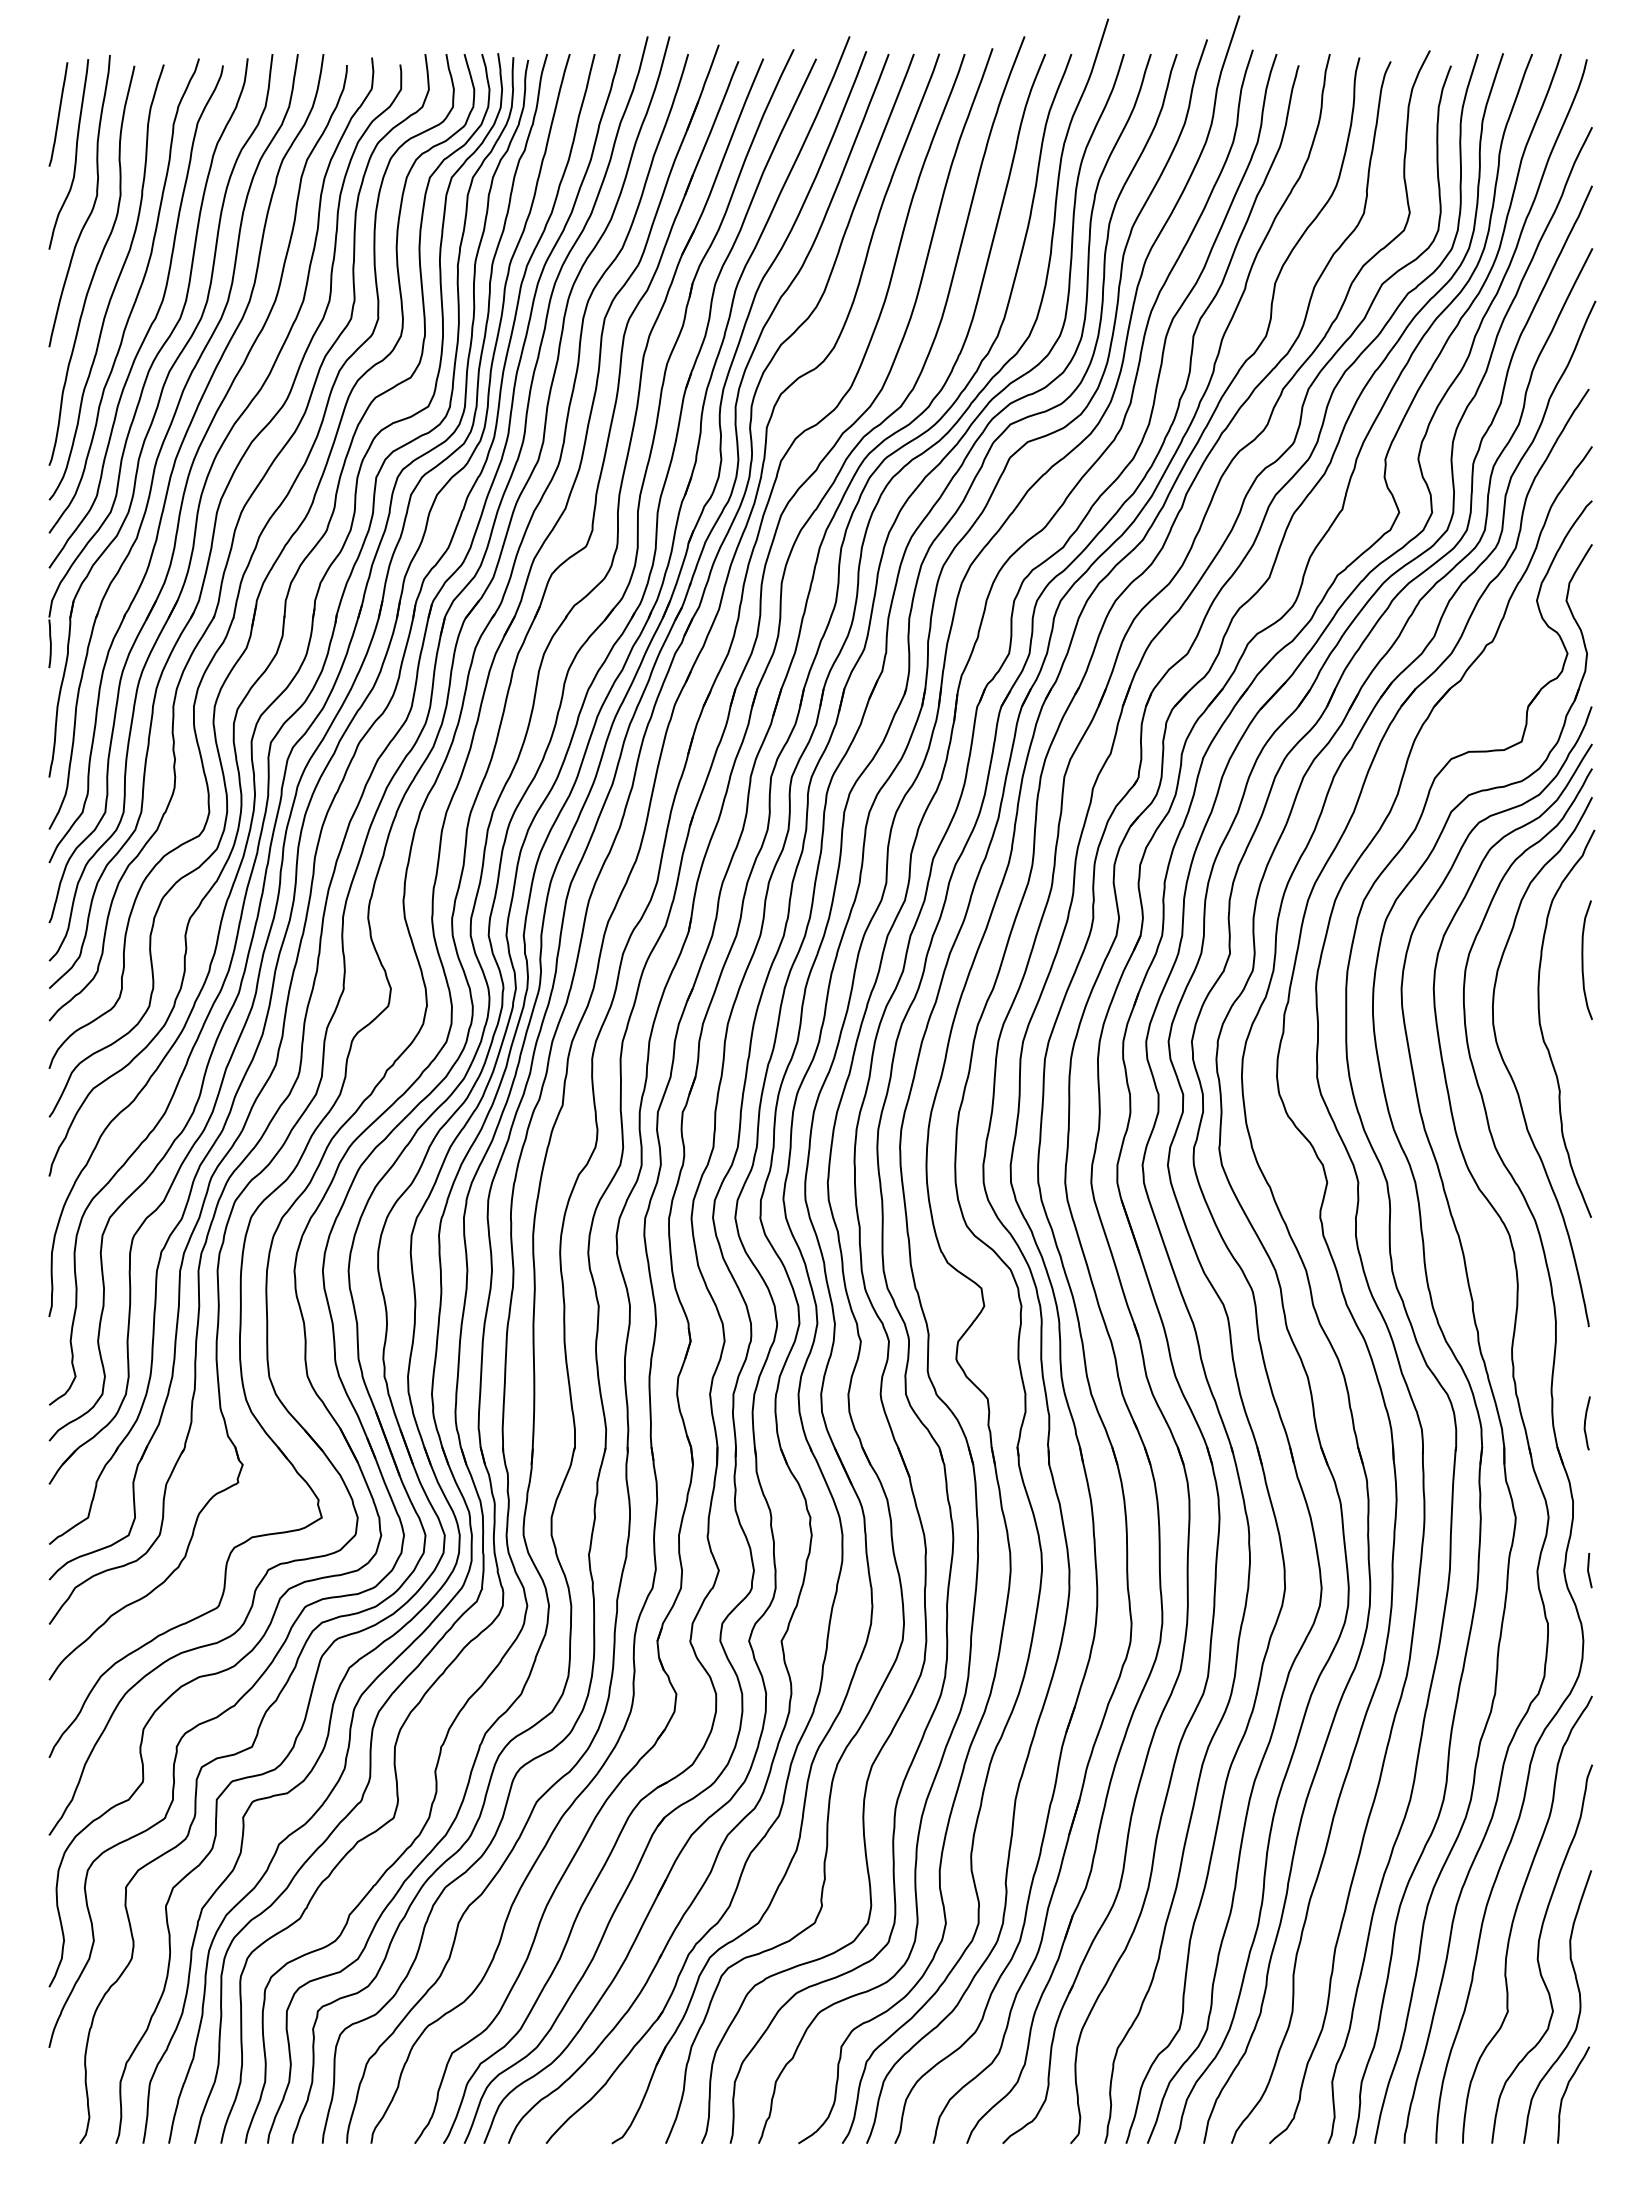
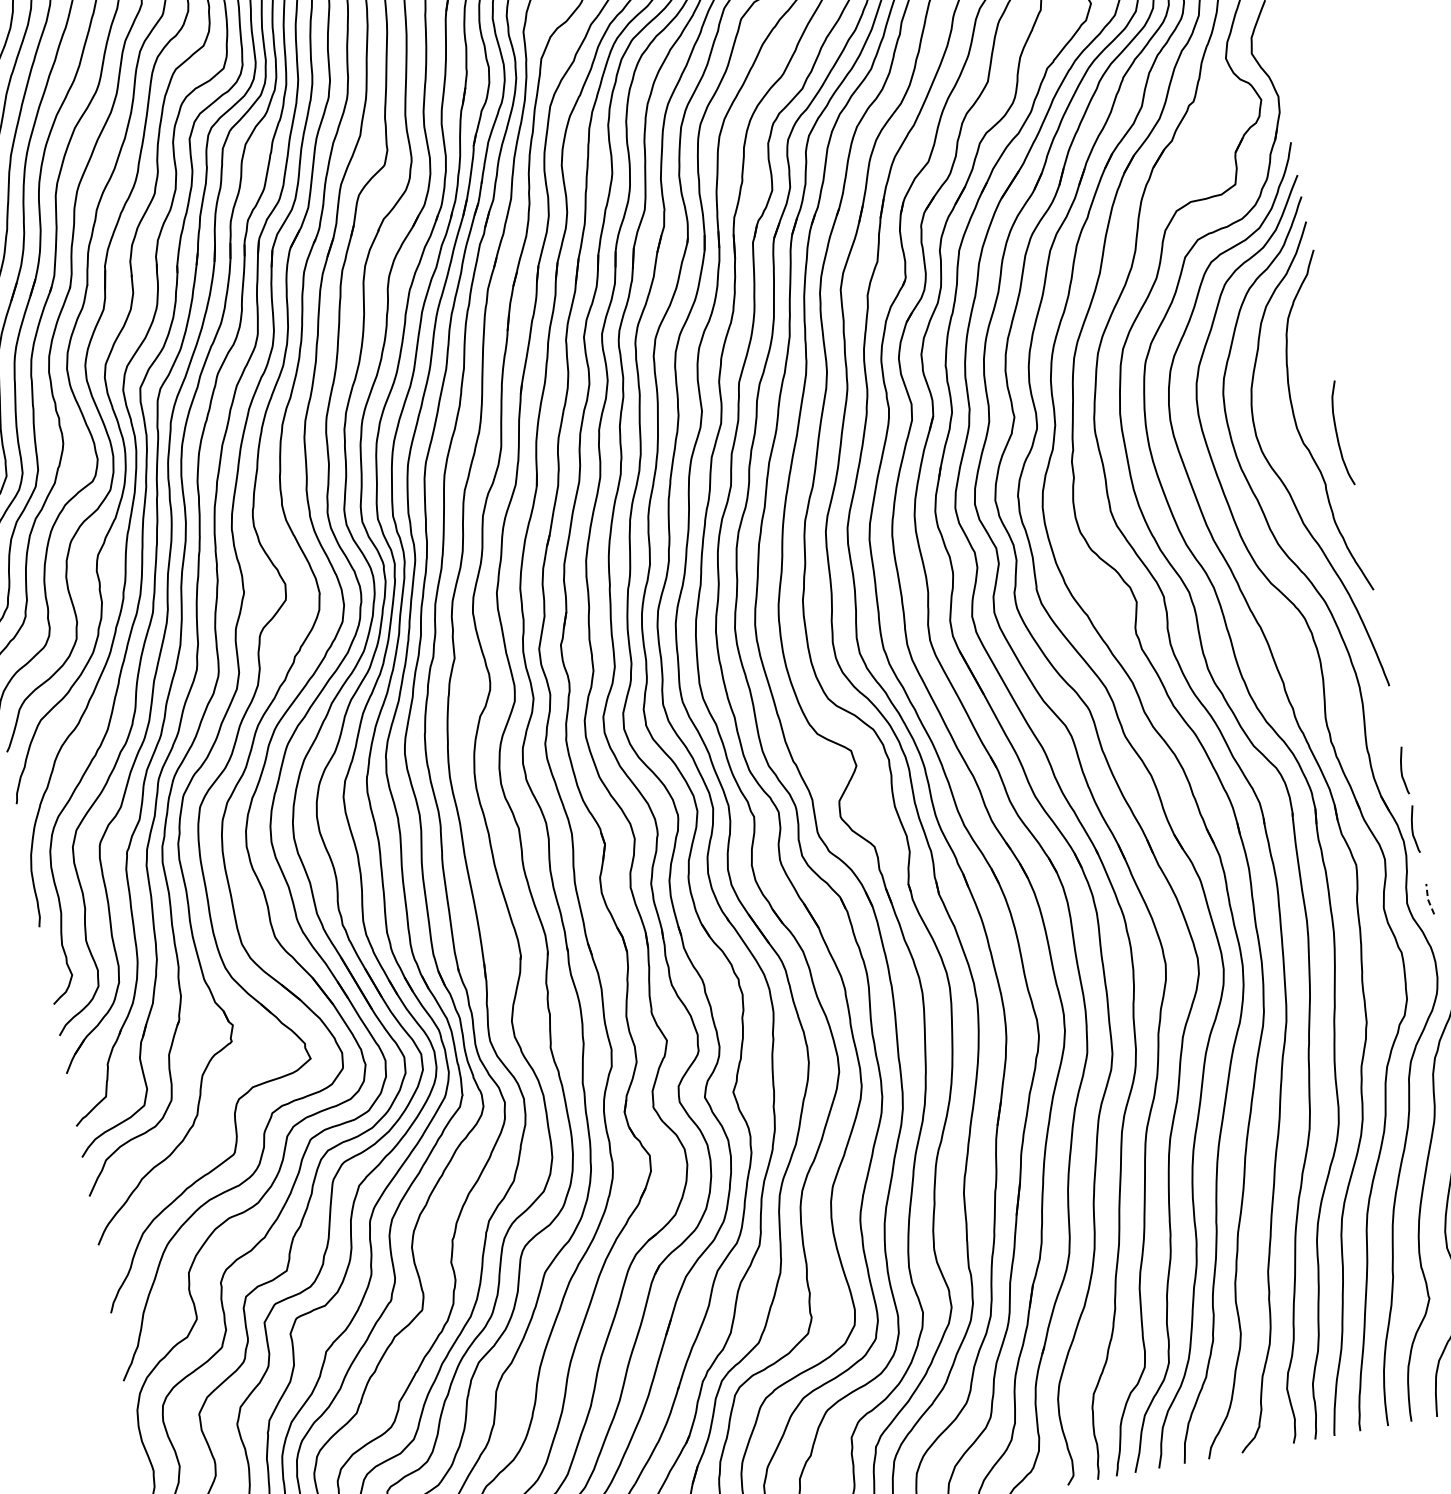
curve: (1583, 959) -> (1337, 433), moved
curve: (1585, 1490) -> (1412, 829), added
line: (1587, 1570) -> (1427, 899), solid -> dashed

